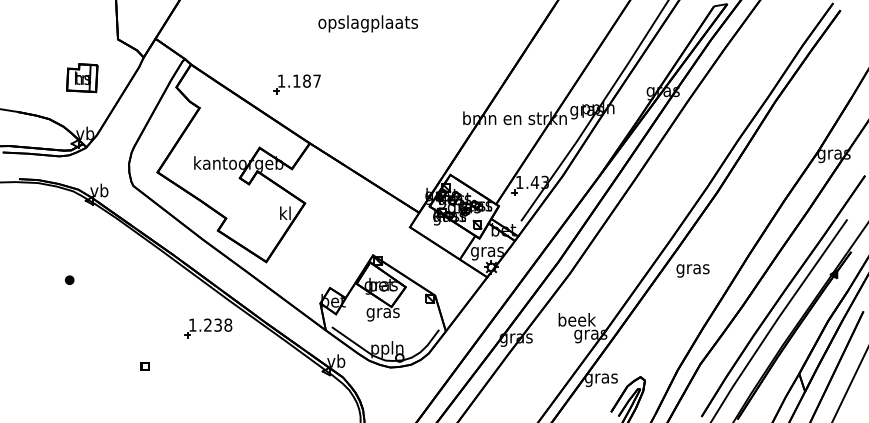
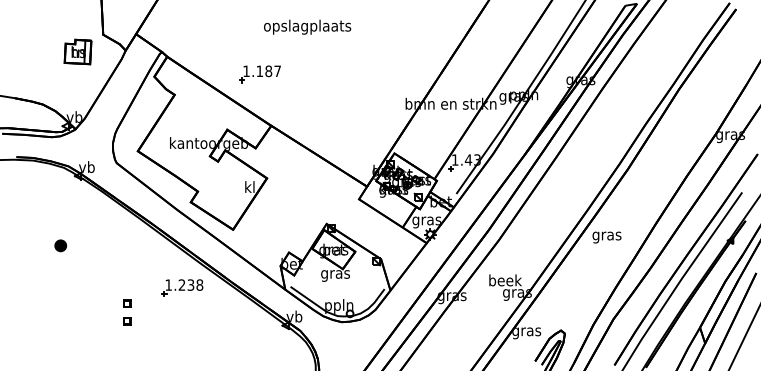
text: (367, 23) -> (306, 26), moved
part: (82, 78) -> (78, 52), moved
part: (69, 279) -> (60, 245), size x1.6
part: (144, 346) -> (126, 303), added

